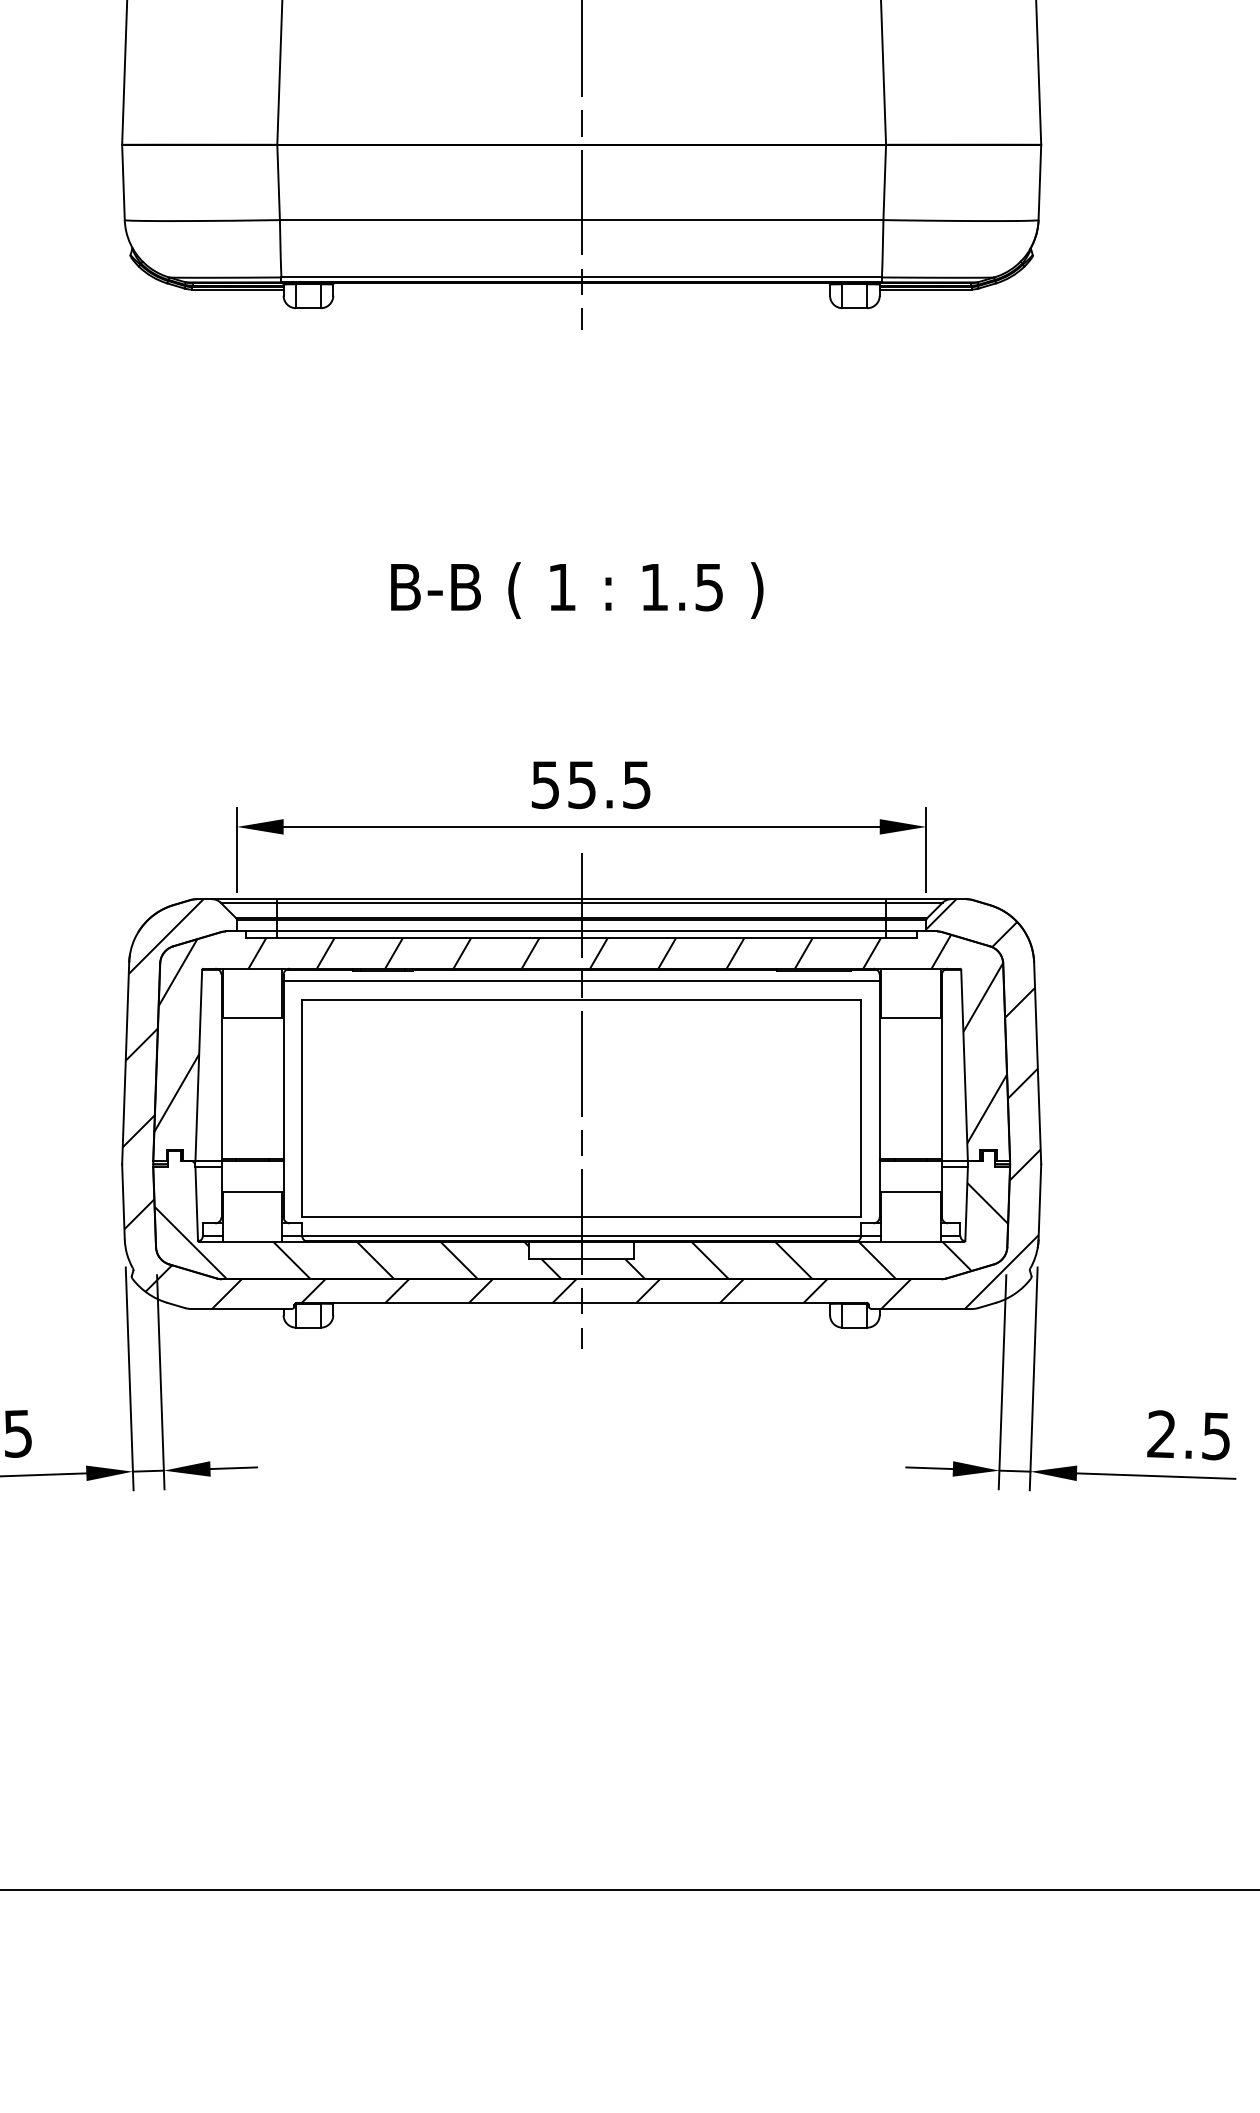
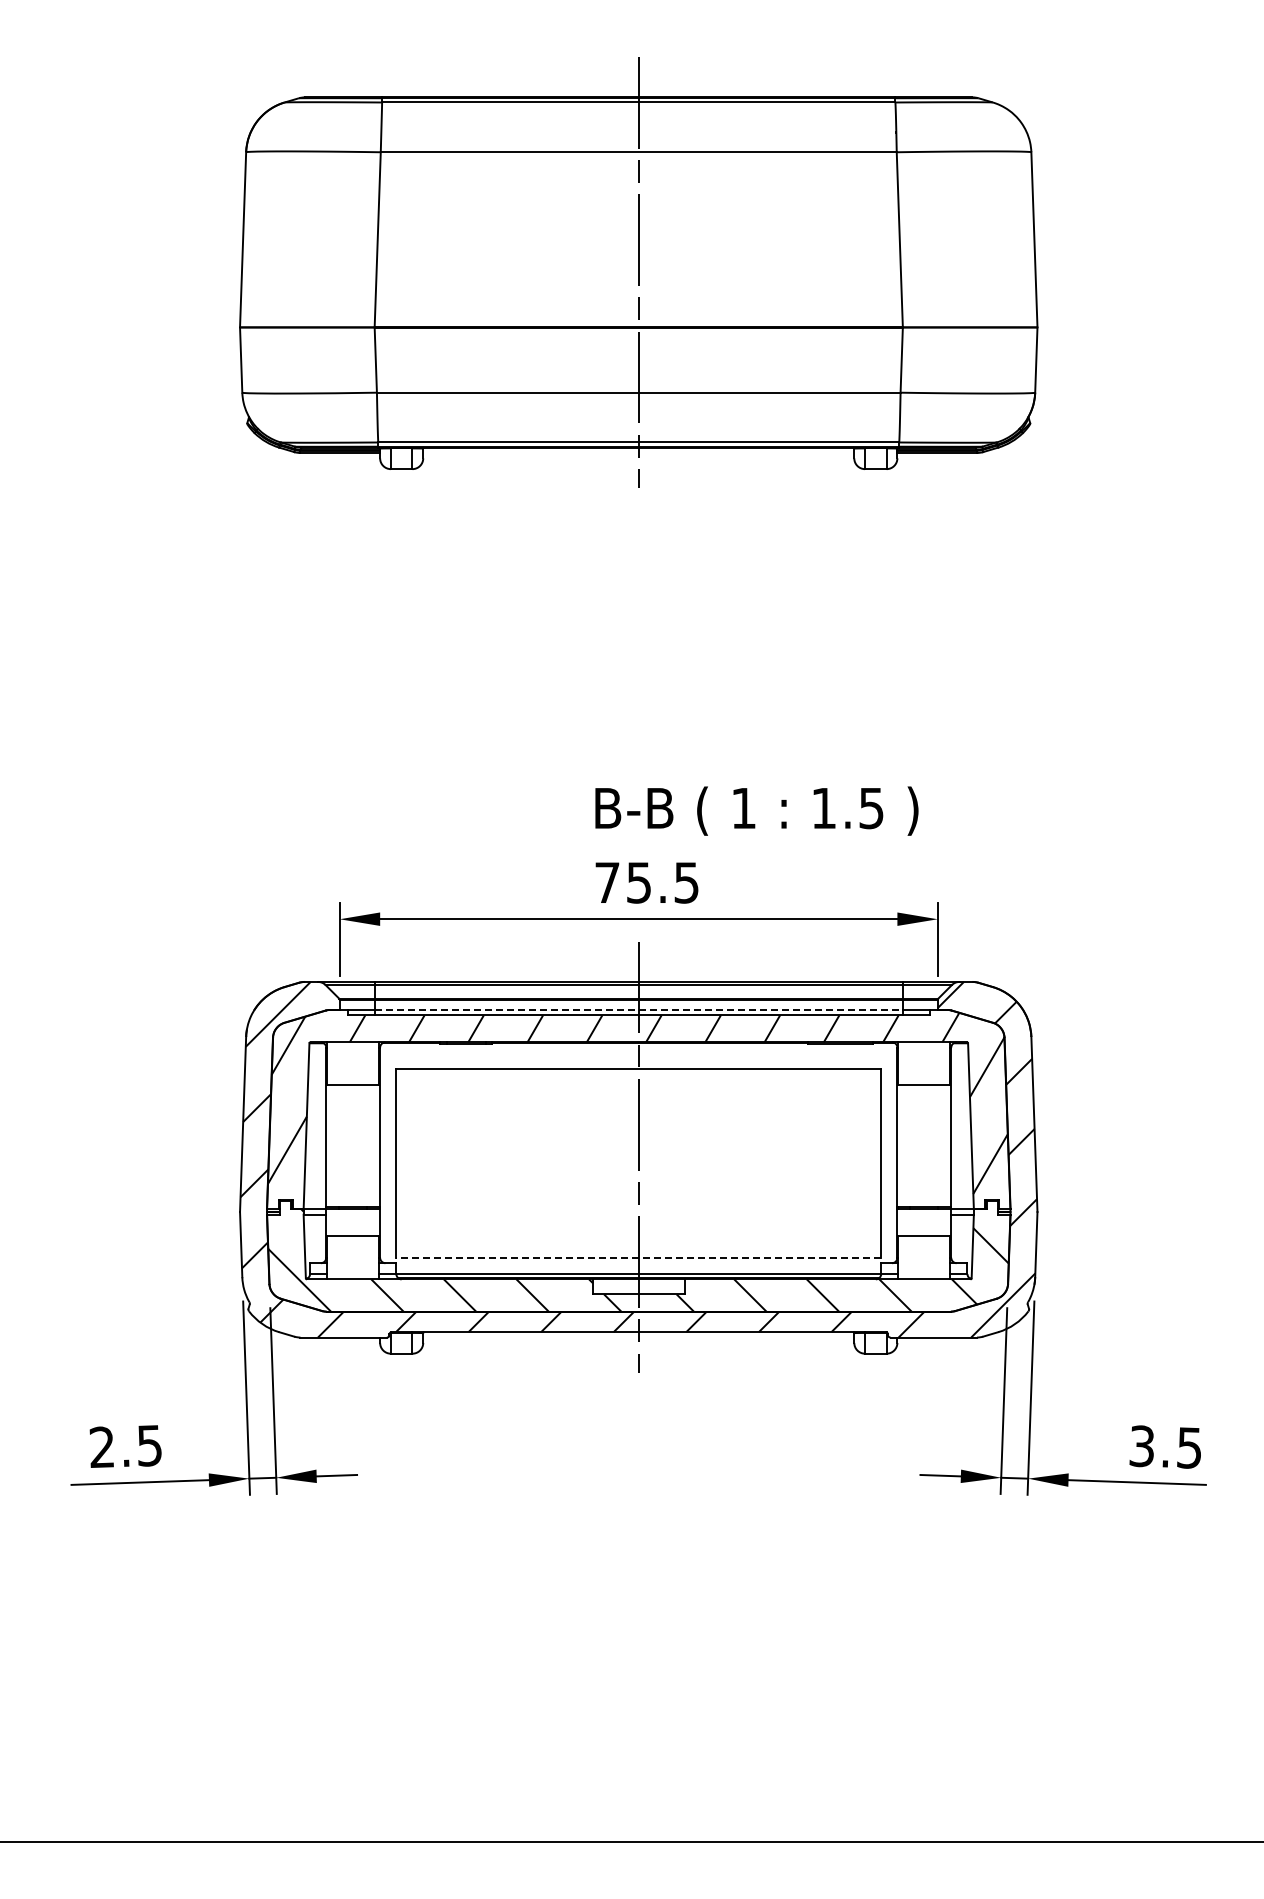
text: (576, 589) -> (756, 810), moved
text: (545, 784) -> (607, 882), 55.5 -> 75.5
line: (582, 930) -> (639, 1009), solid -> dashed
line: (581, 981) -> (638, 1053), removed
line: (581, 1216) -> (638, 1257), solid -> dashed
text: (1161, 1434) -> (1141, 1446), 2.5 -> 3.5

